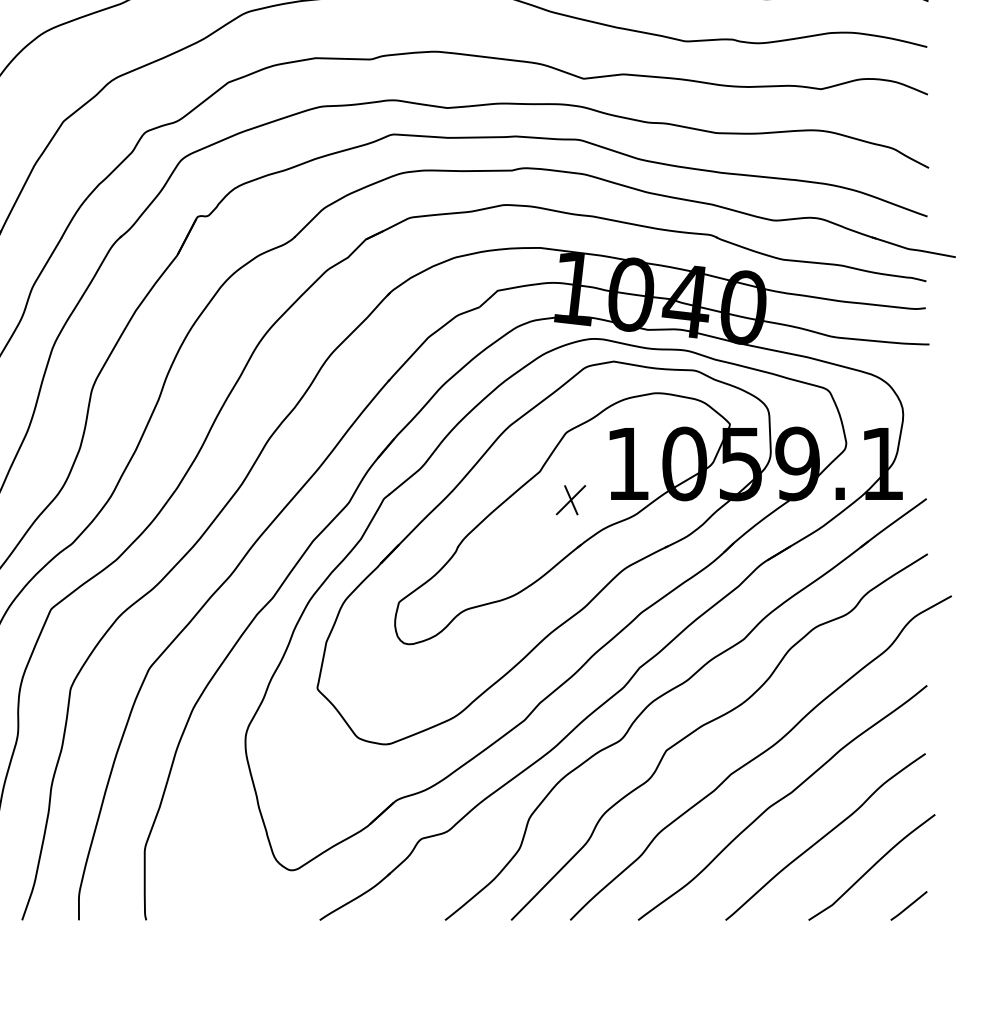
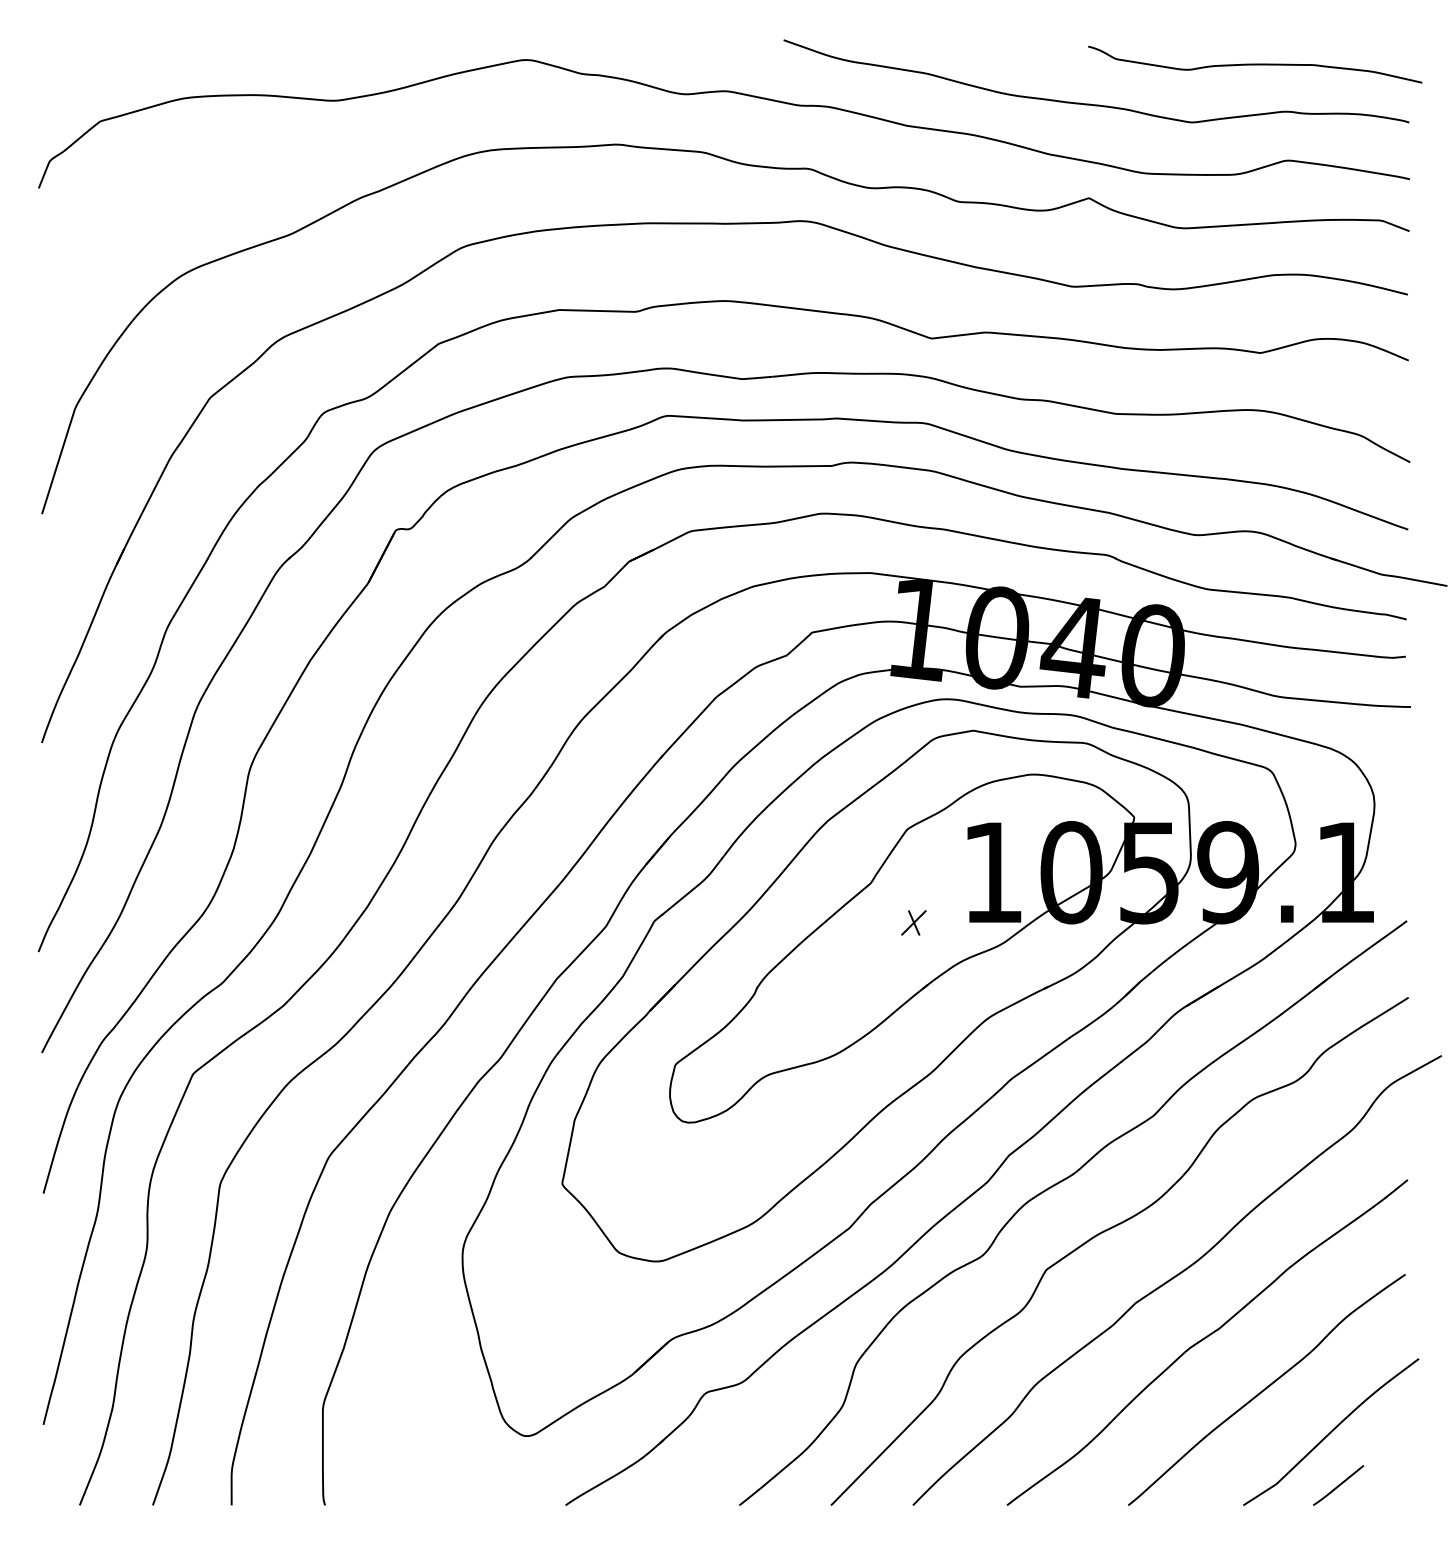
part: (570, 499) -> (913, 922), size x0.6
line: (908, 905) -> (1338, 1485), moved

